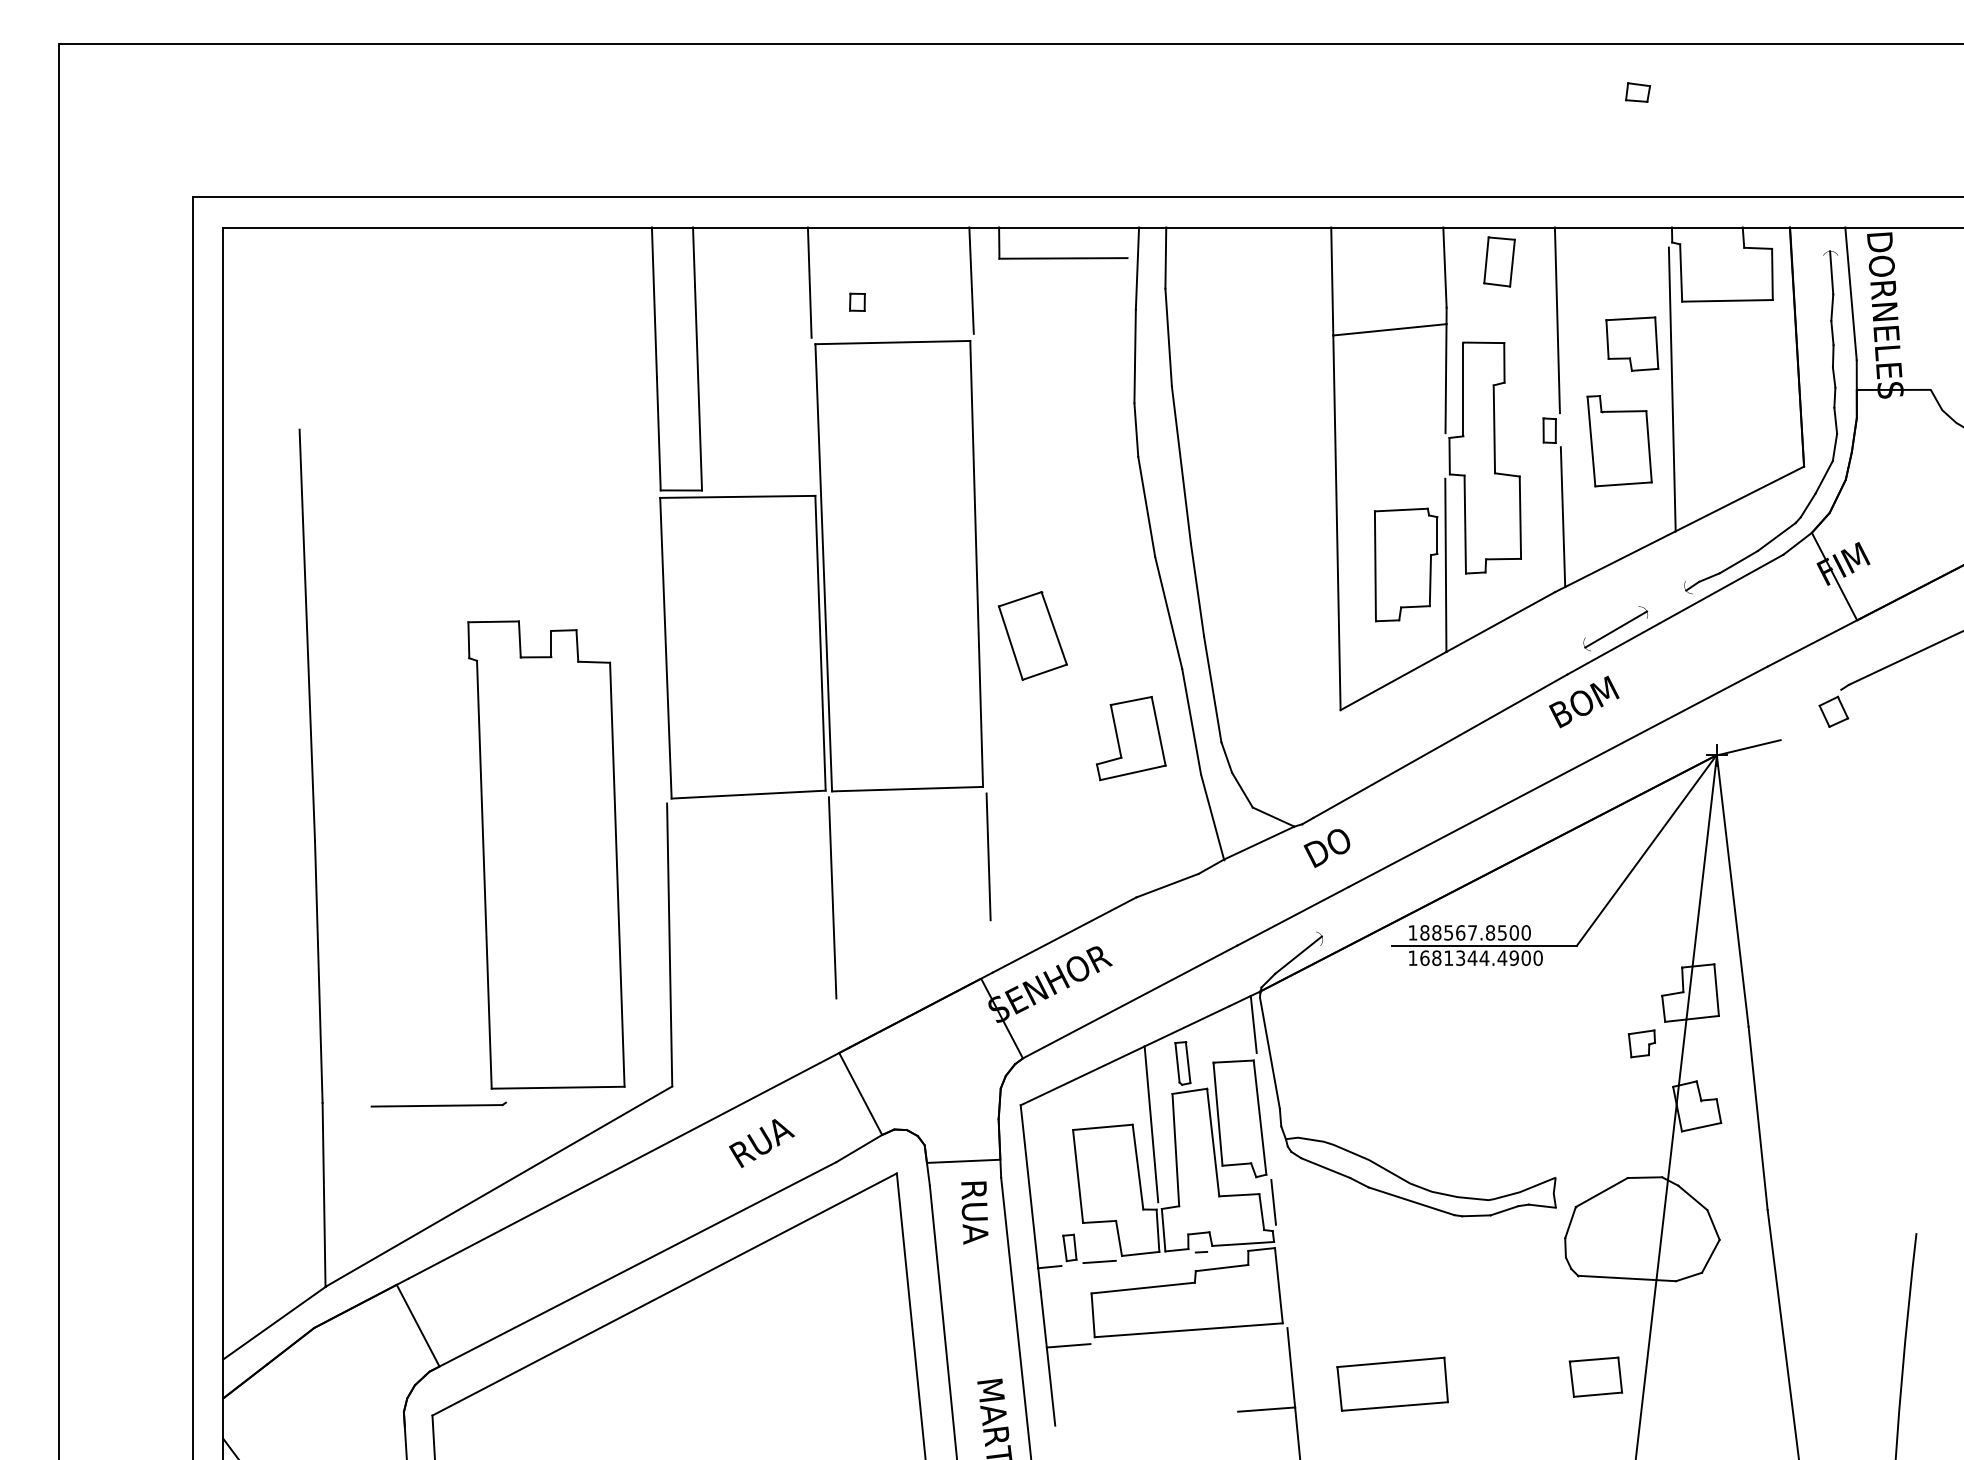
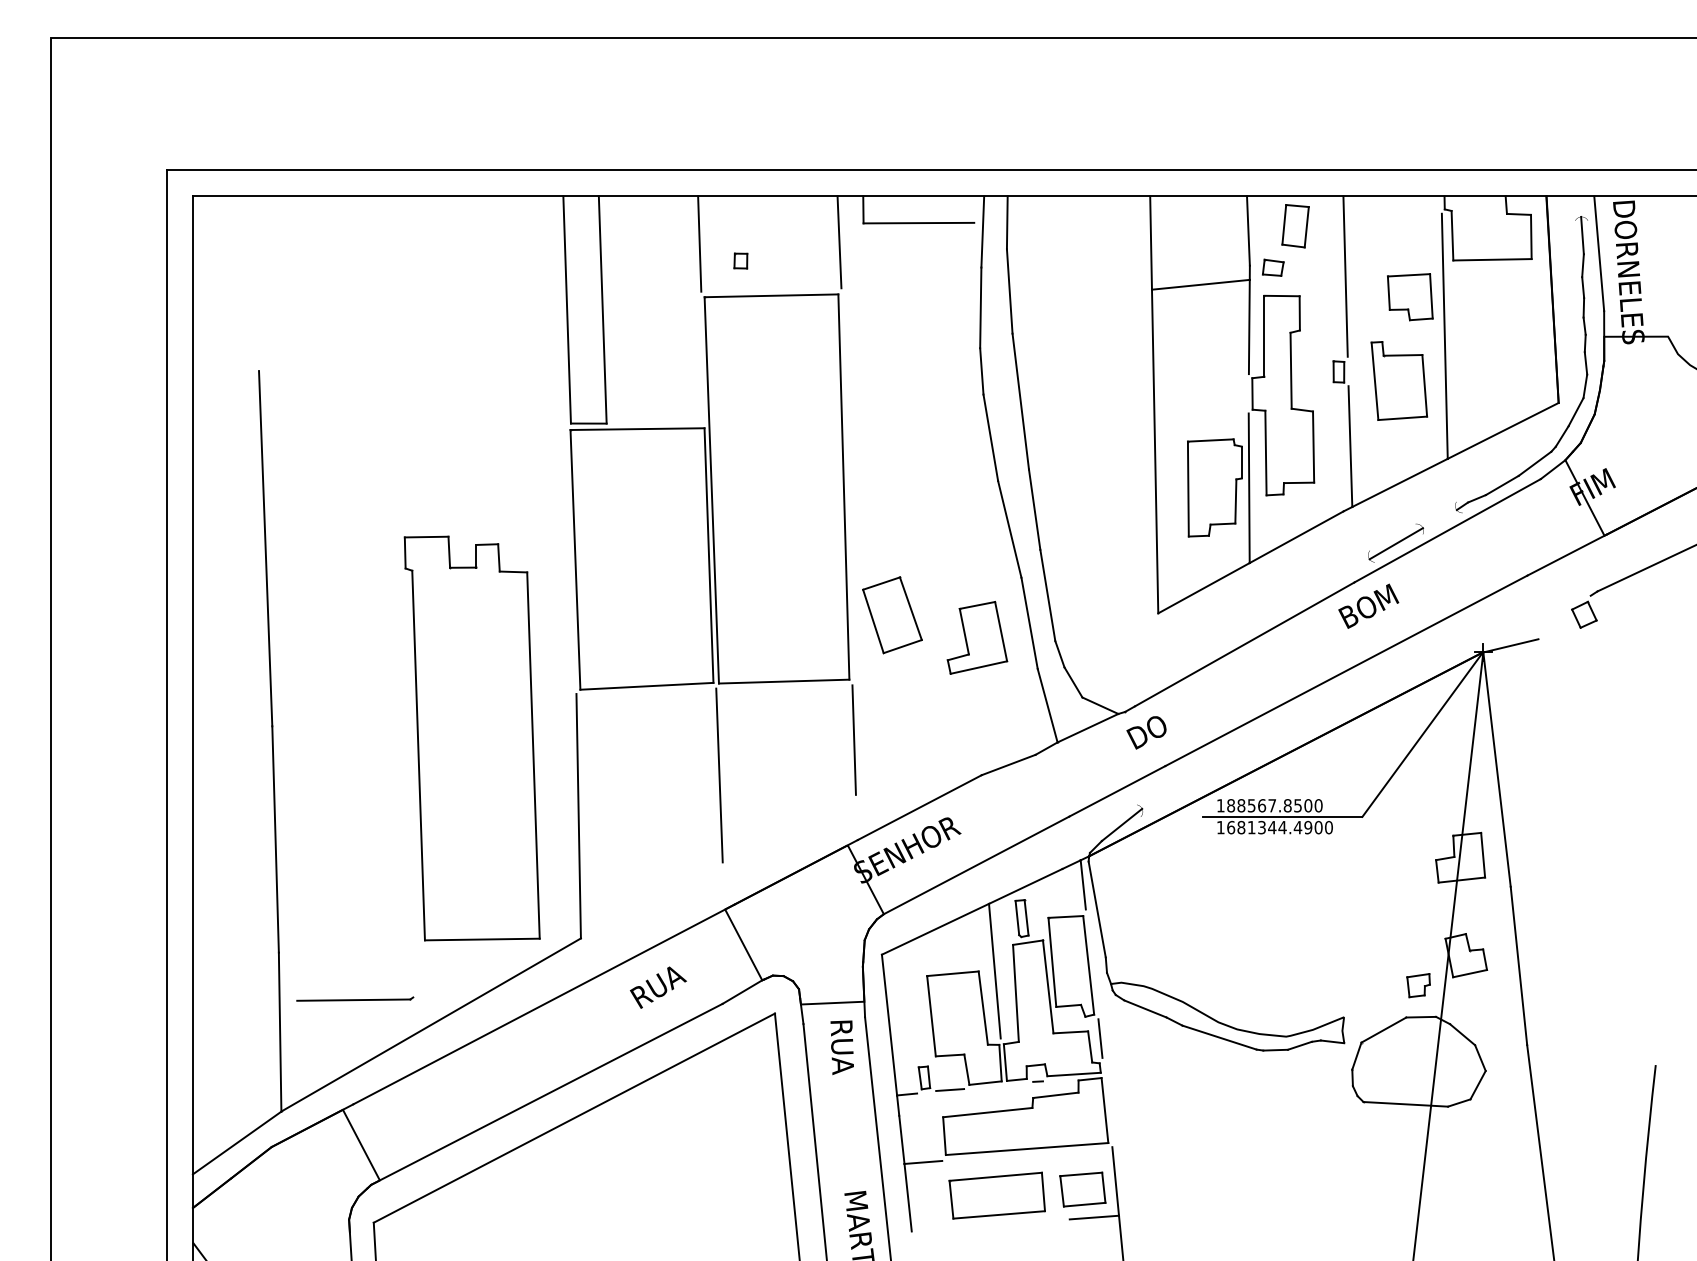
part: (1638, 92) -> (1273, 267), moved
part: (1032, 636) -> (892, 615), moved
part: (1641, 1043) -> (1418, 985), moved
part: (439, 1103) -> (355, 998), moved
part: (1595, 1377) -> (1082, 1189), moved
part: (1391, 1384) -> (996, 1195), moved

